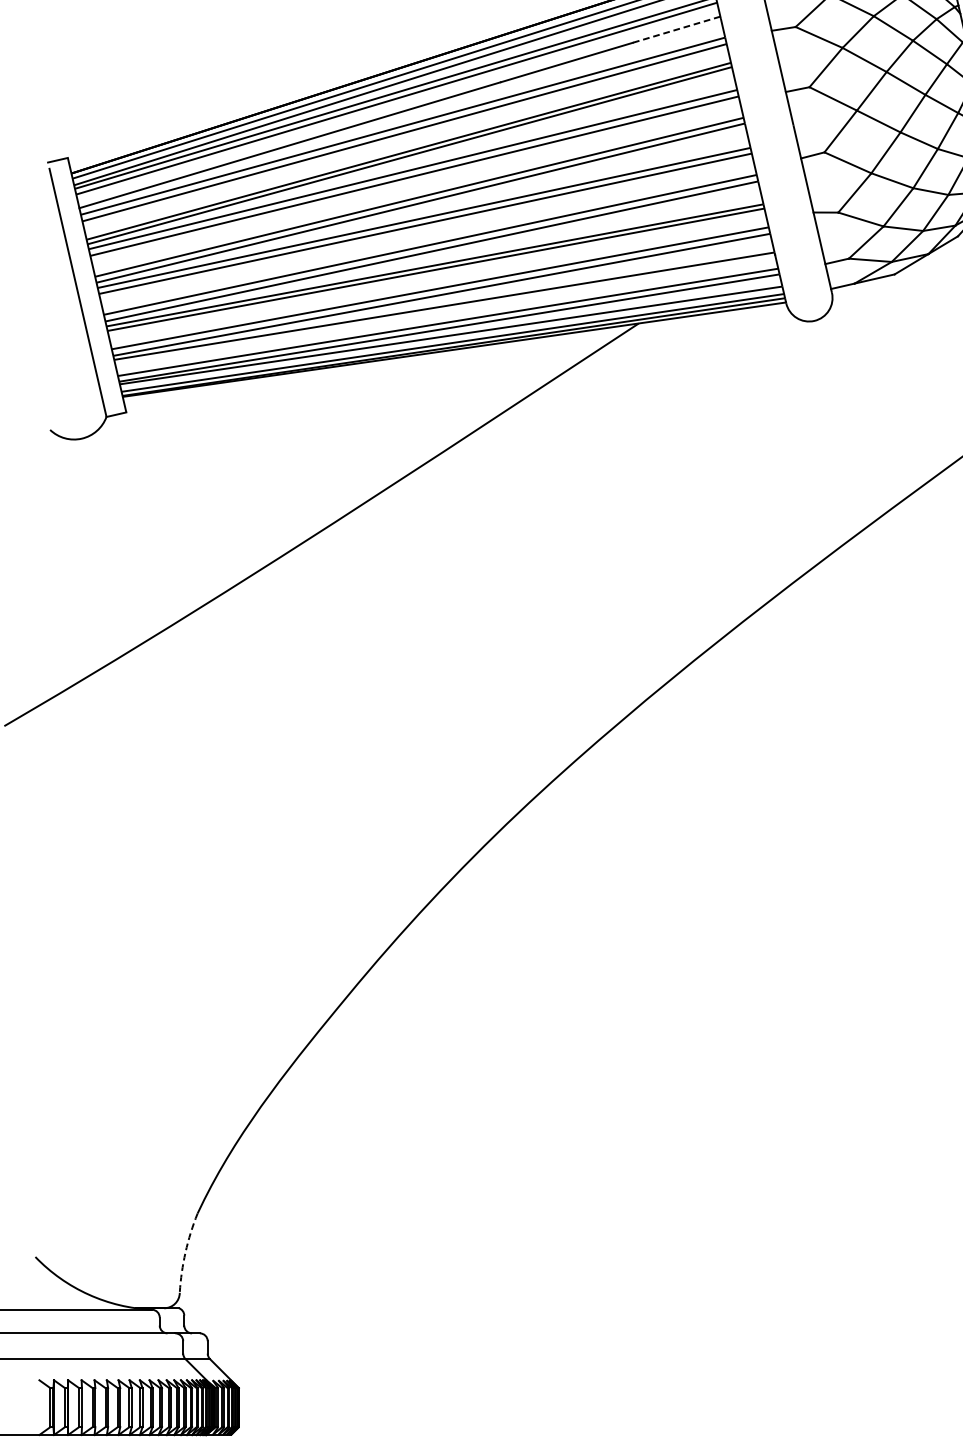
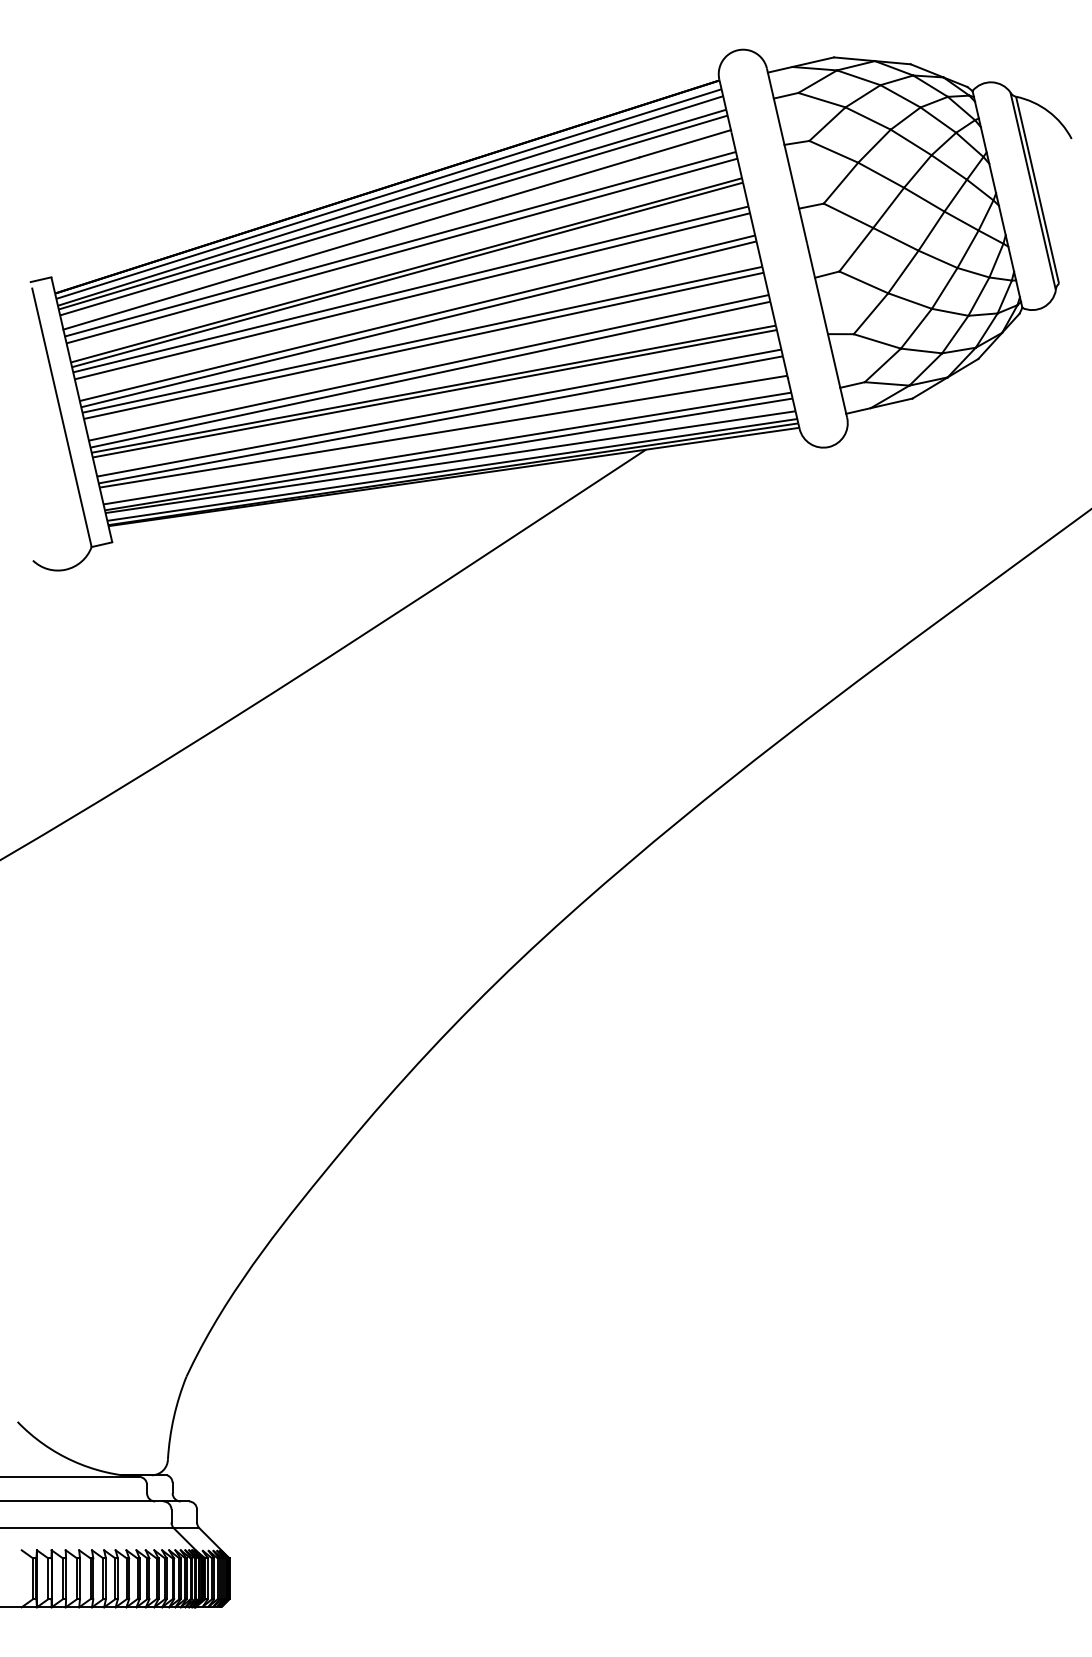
line: (676, 29) -> (685, 143), dashed -> solid
arc: (185, 1252) -> (173, 1417), dashed -> solid

